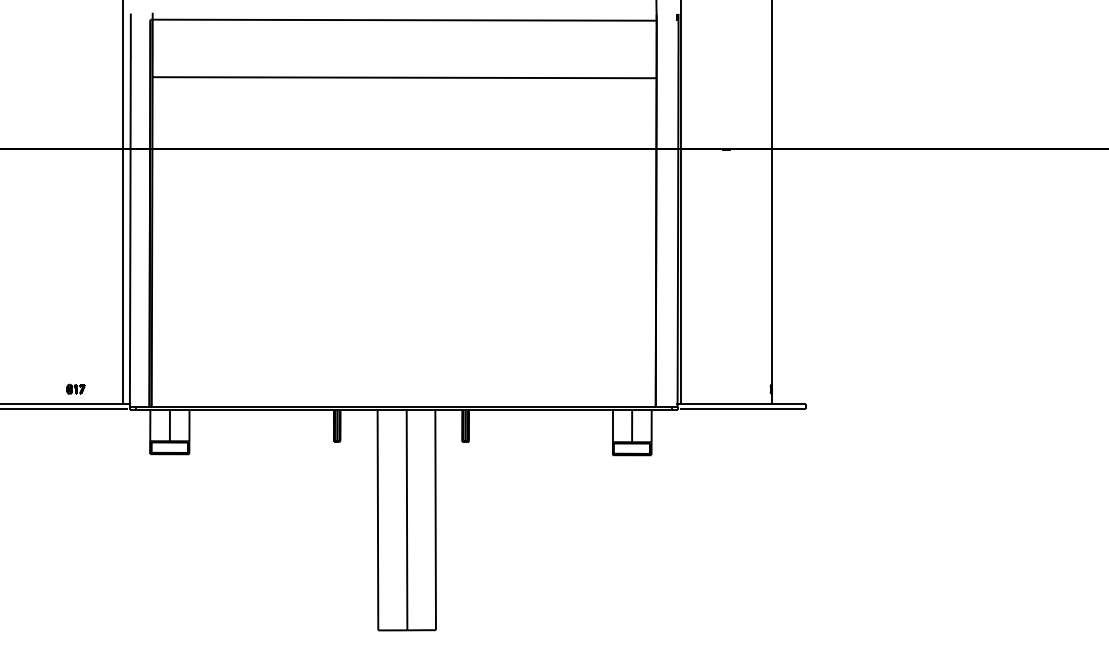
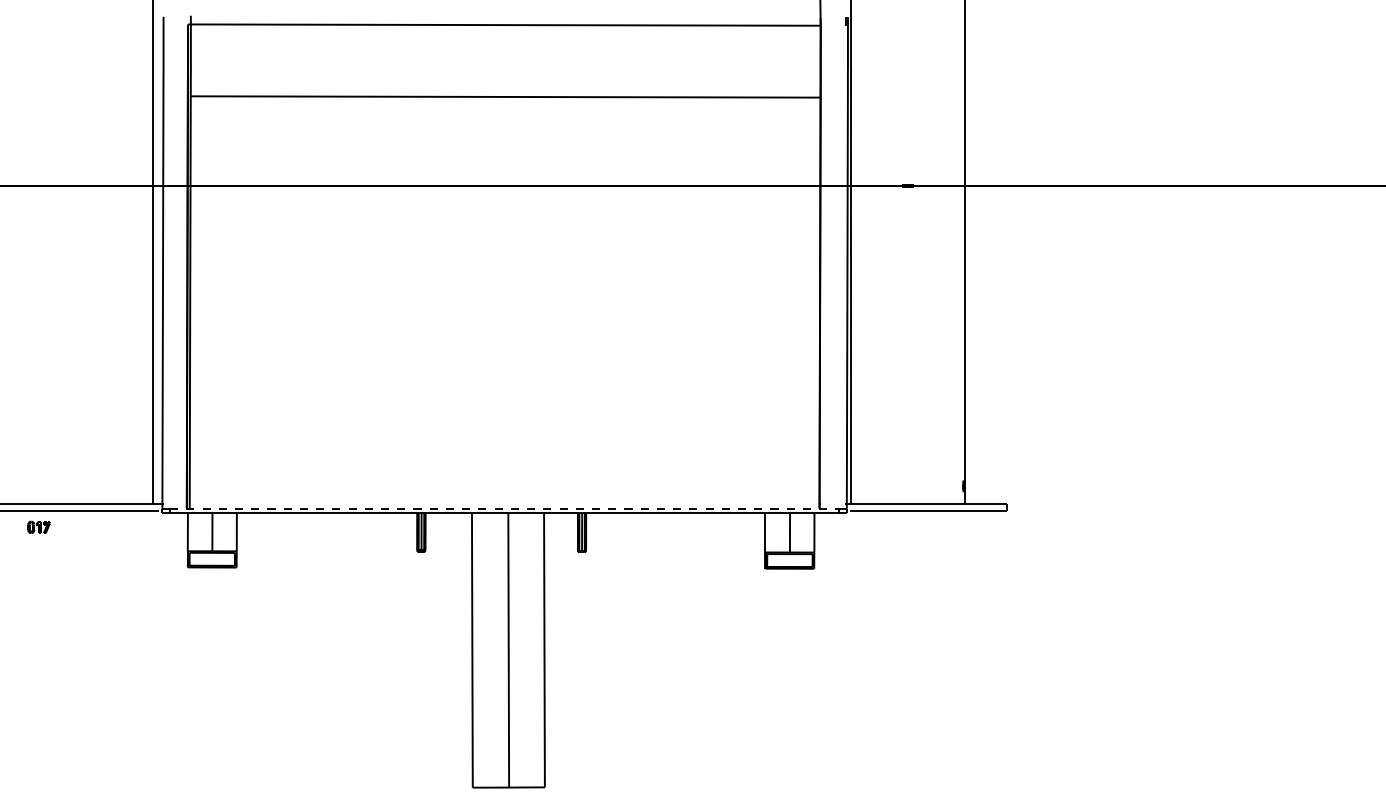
part: (75, 388) -> (38, 526), moved
line: (403, 407) -> (504, 508), solid -> dashed

